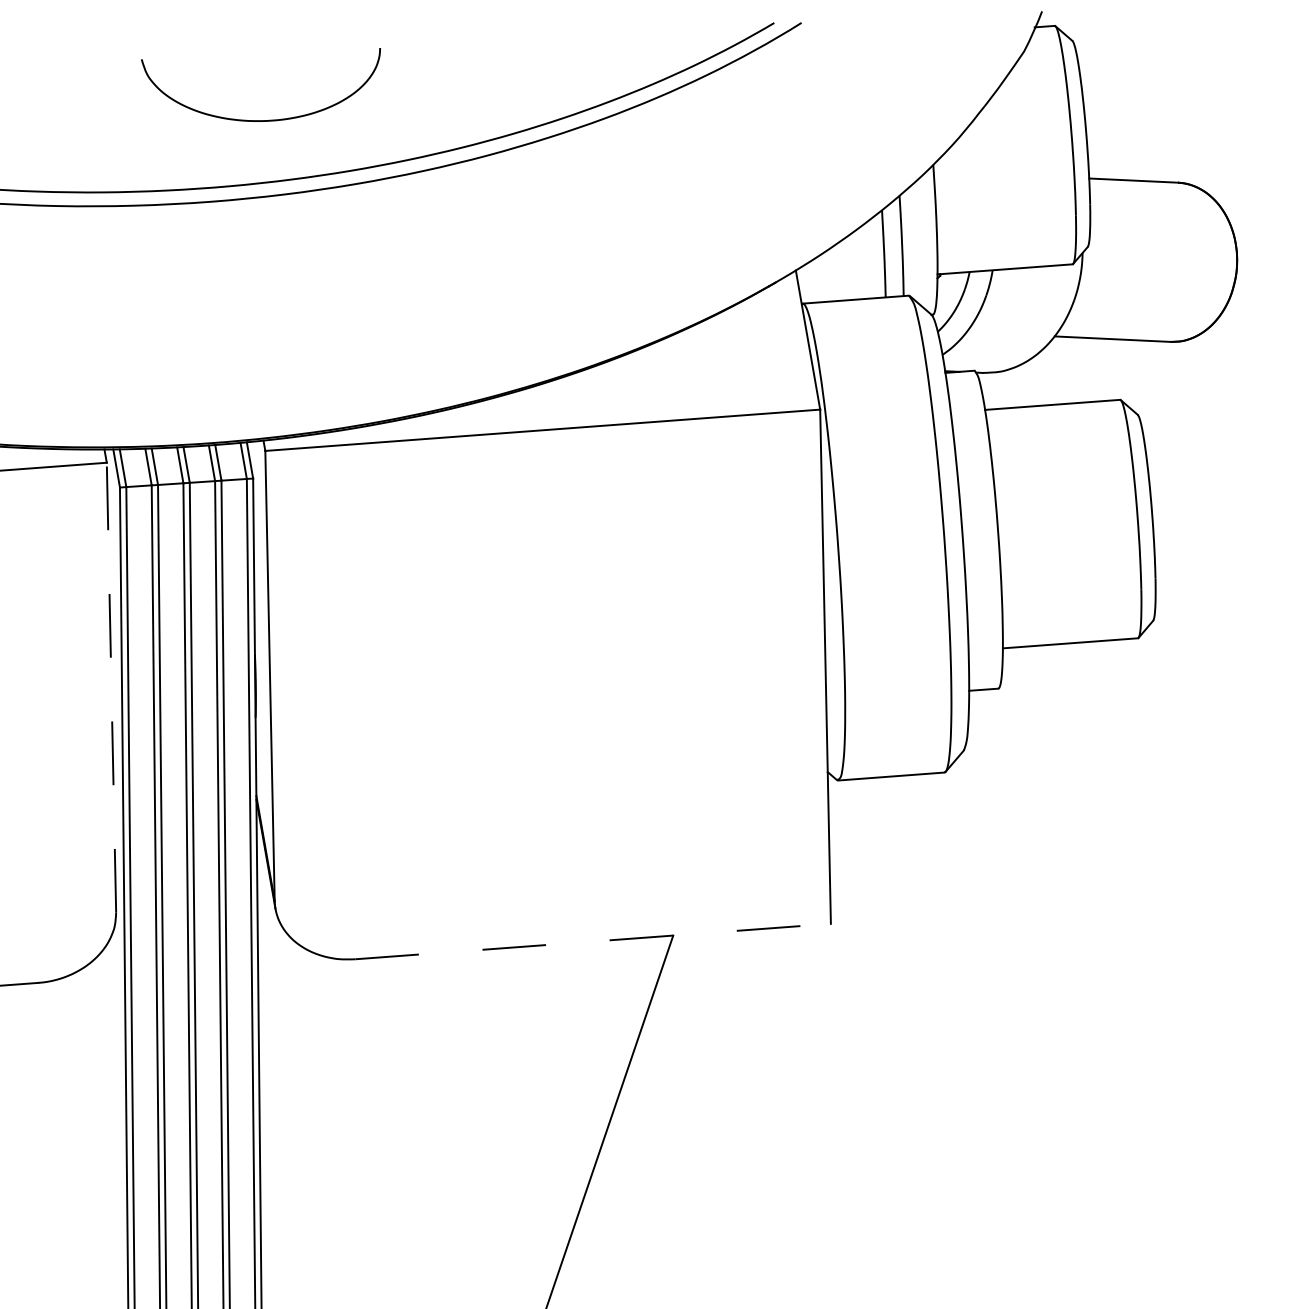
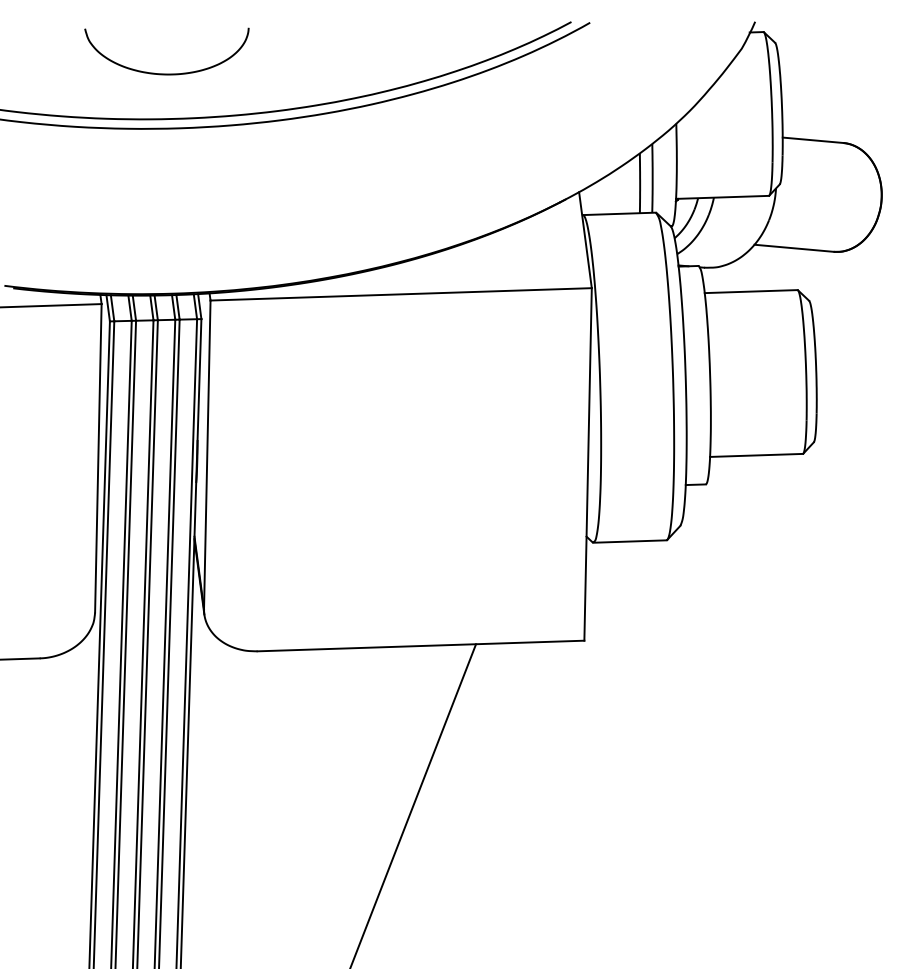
curve: (263, 119) -> (166, 73), moved
line: (111, 686) -> (98, 457), dashed -> solid
line: (593, 942) -> (421, 646), dashed -> solid

